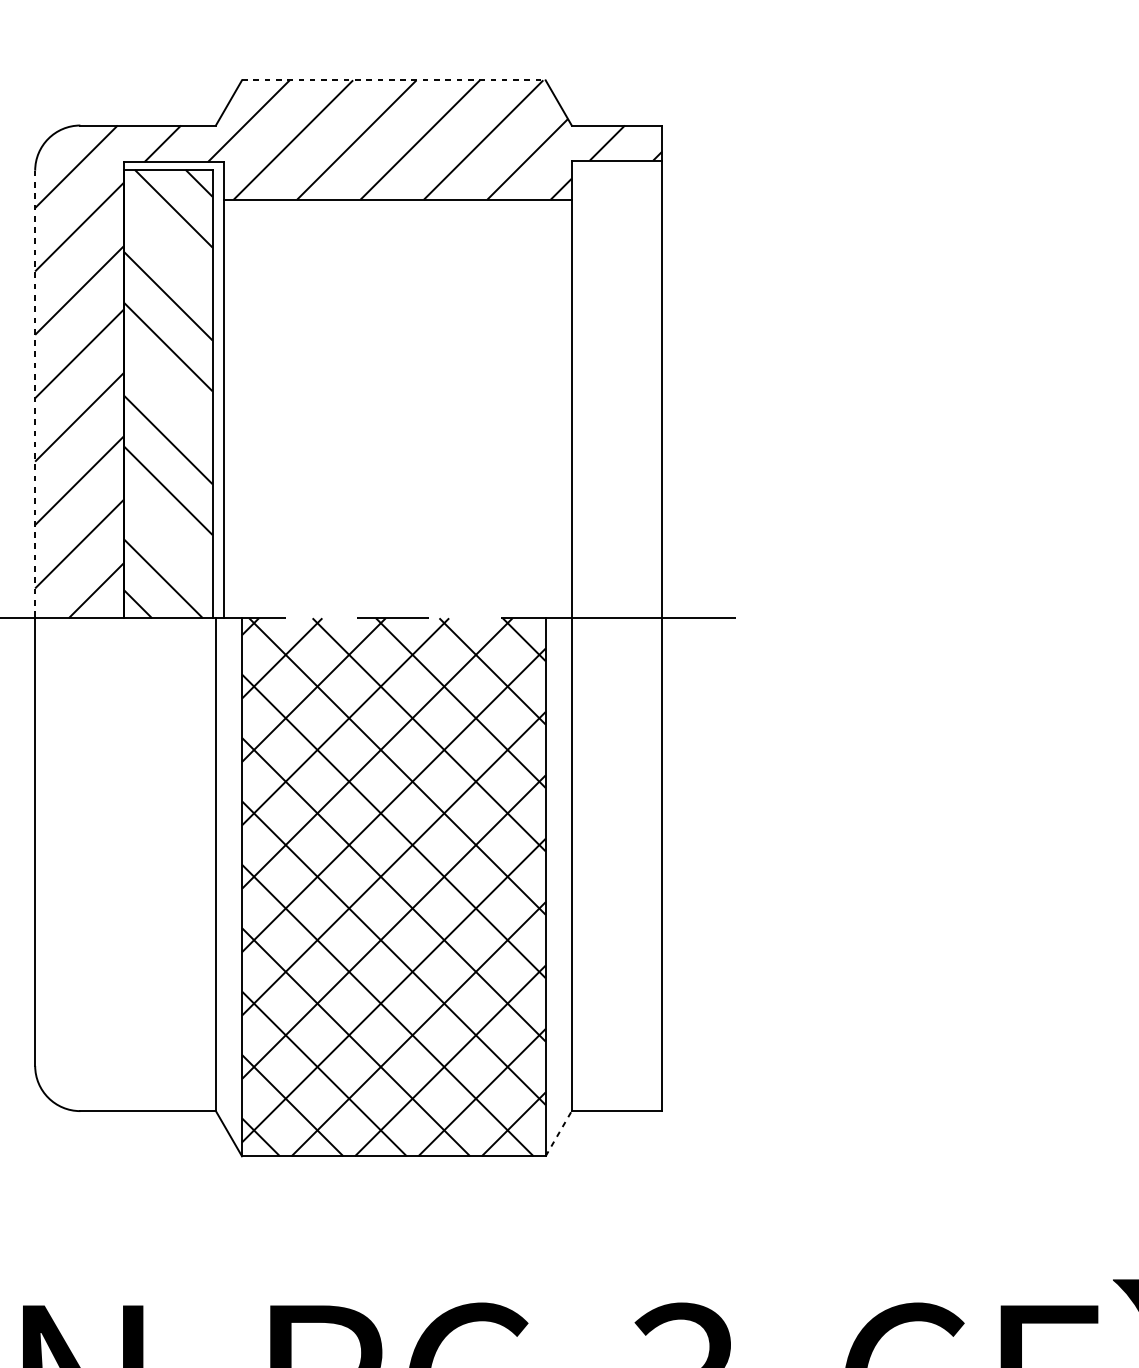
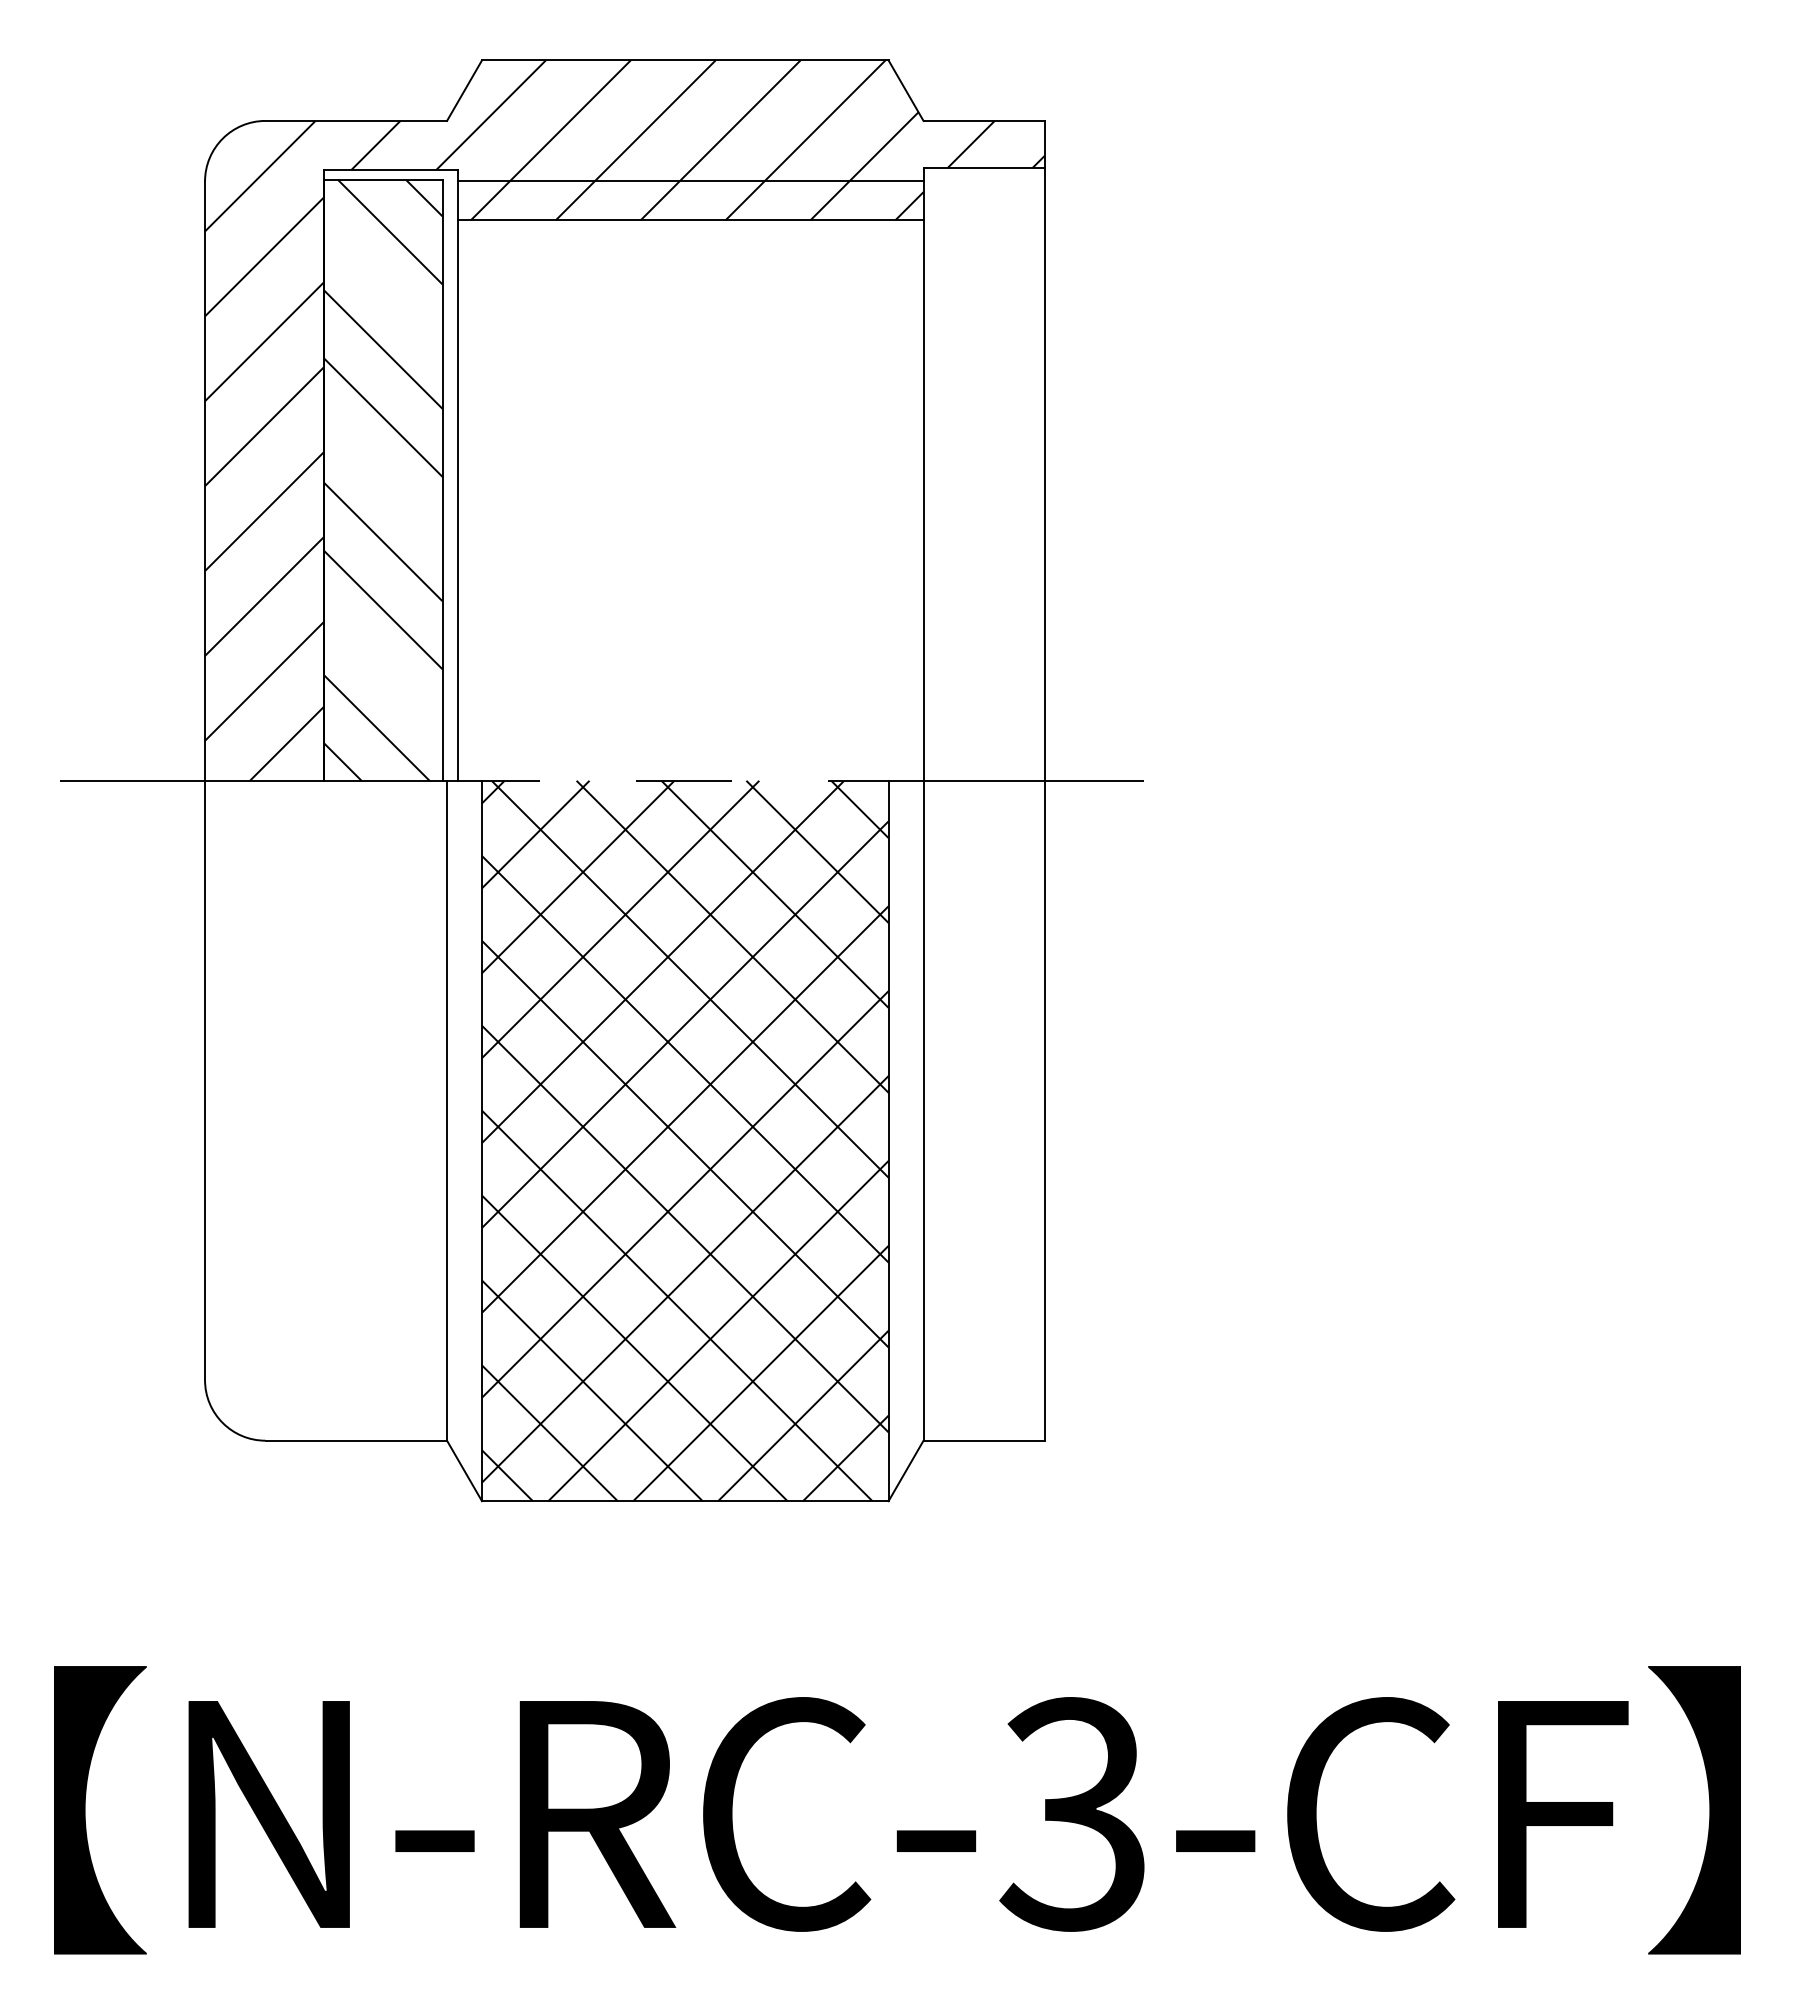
line: (393, 80) -> (685, 60), dashed -> solid
line: (397, 170) -> (690, 180), added
line: (35, 394) -> (205, 481), dashed -> solid
line: (559, 1133) -> (906, 1470), dashed -> solid

